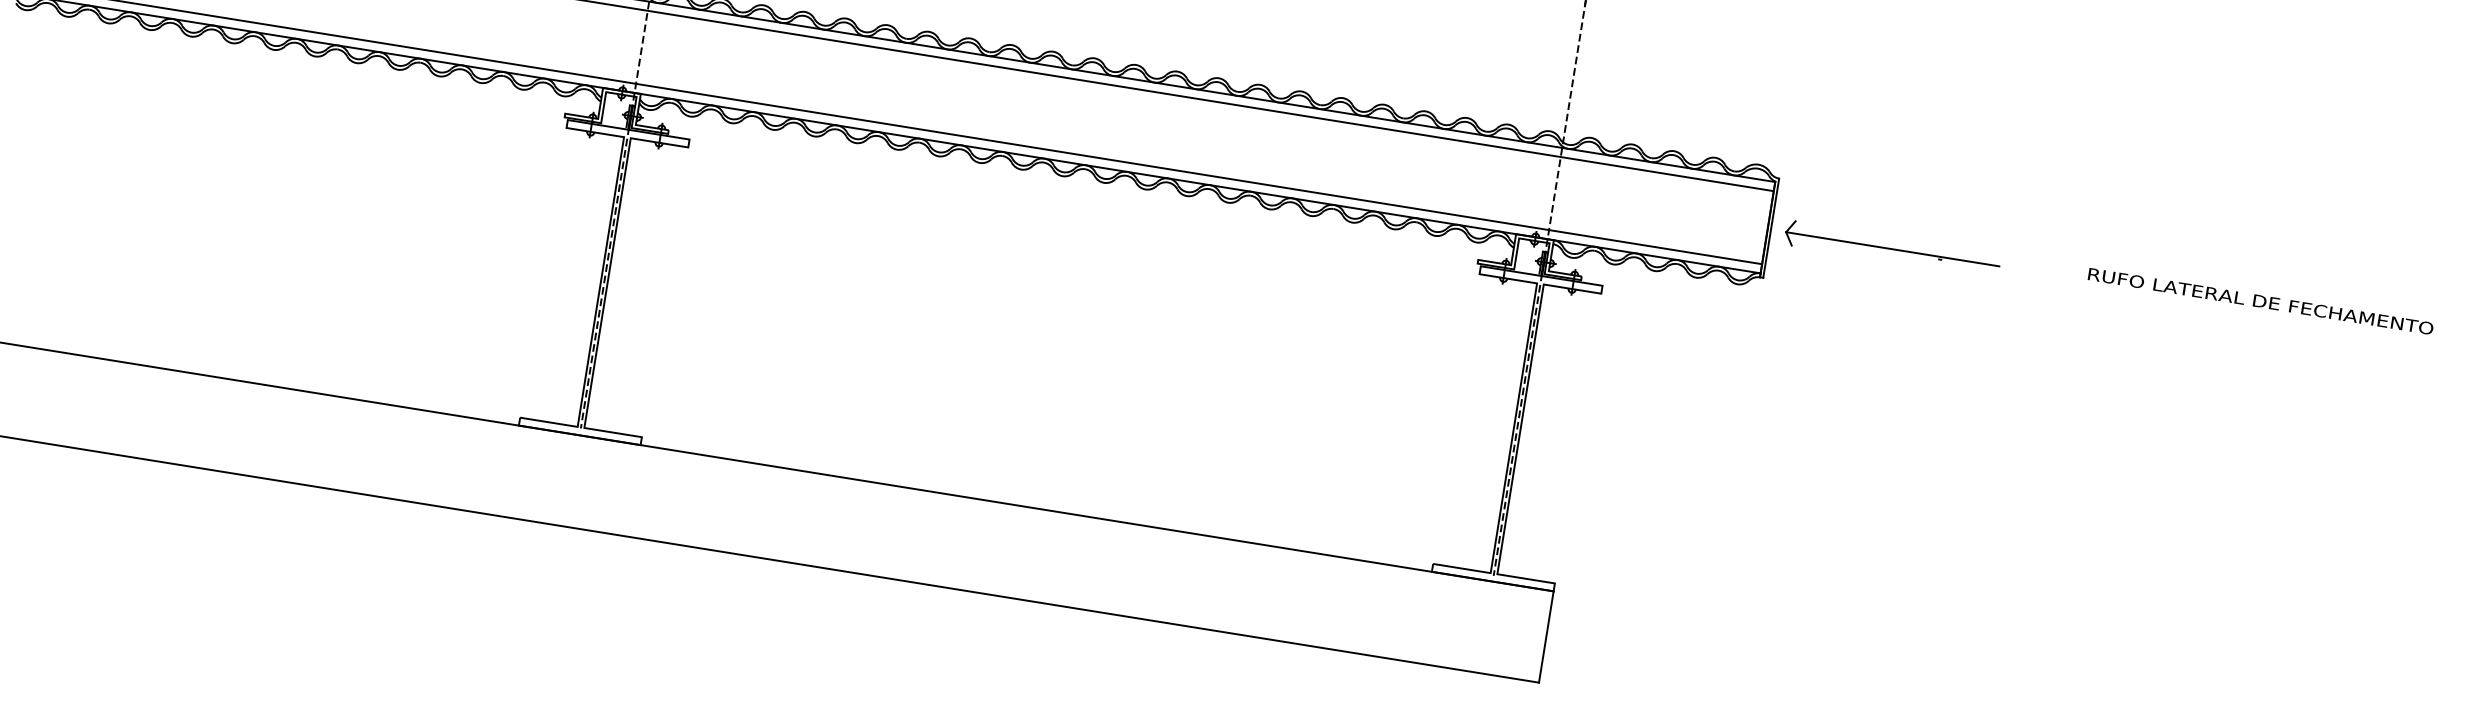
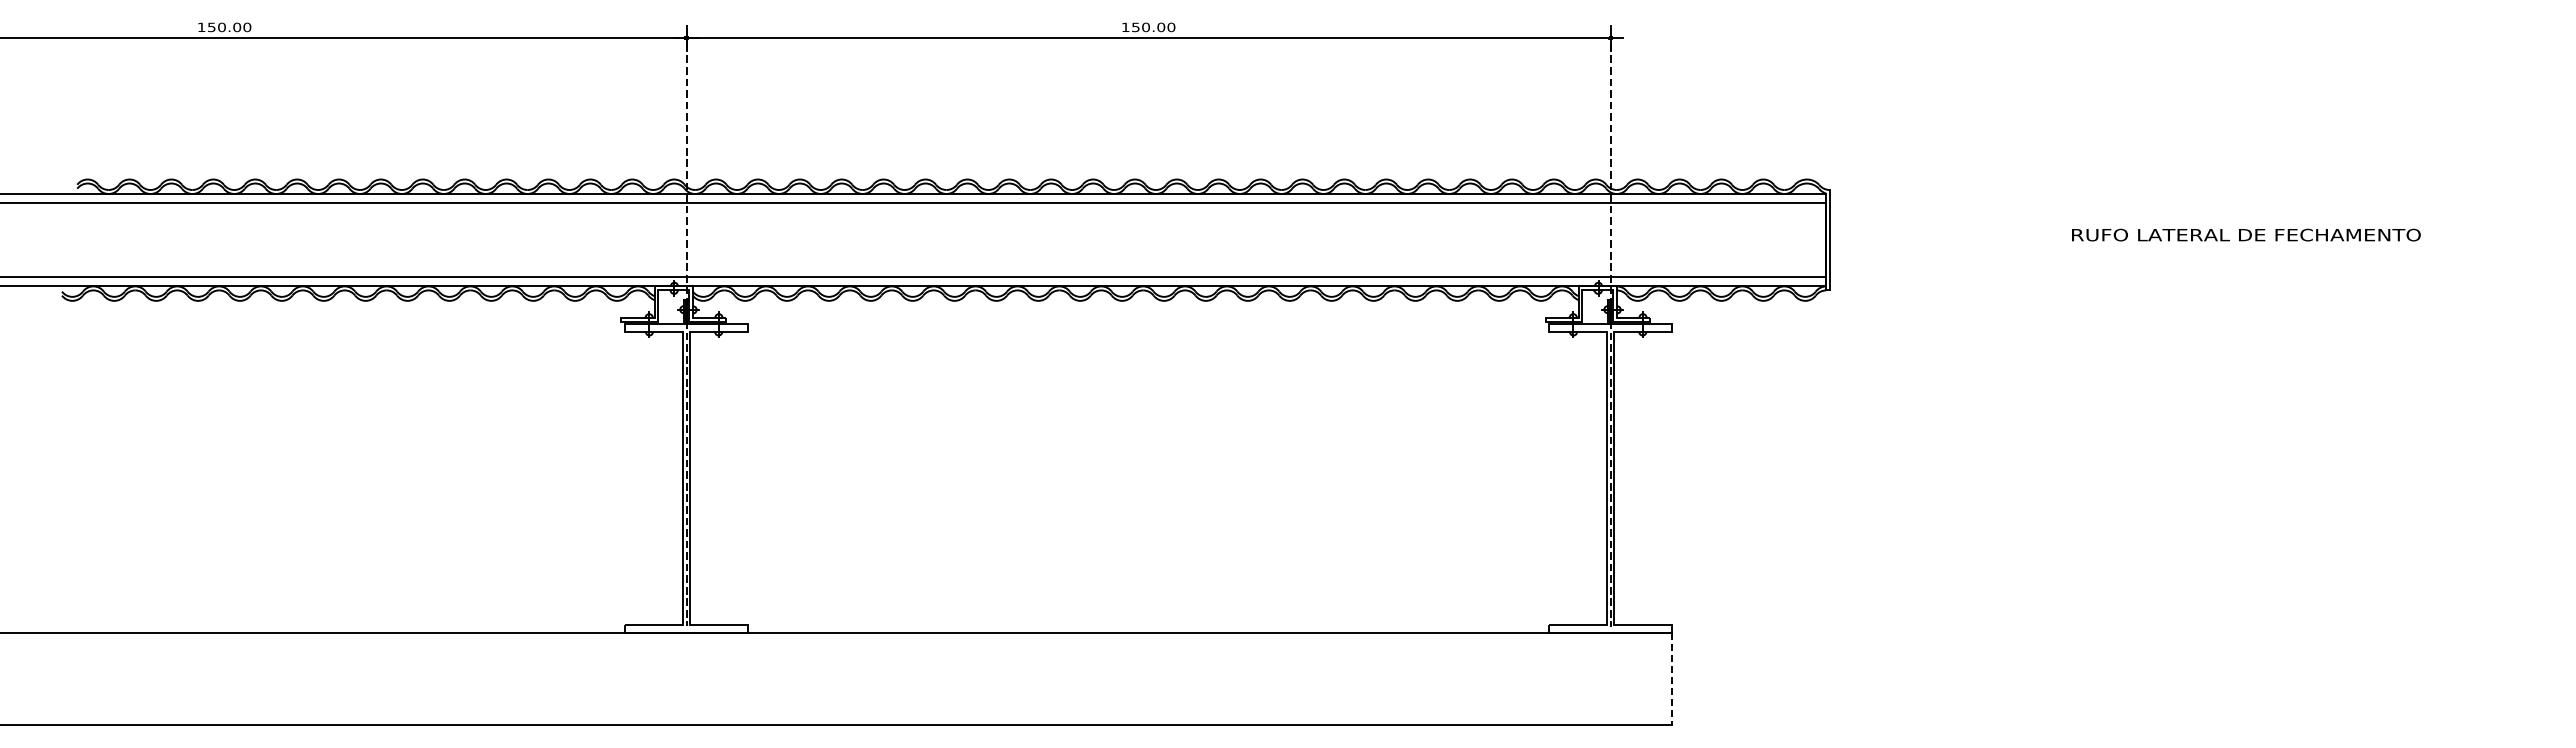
part: (1892, 248) -> (1952, 241), removed
text: (2261, 300) -> (2246, 234), moved
line: (1546, 637) -> (1672, 679), solid -> dashed

